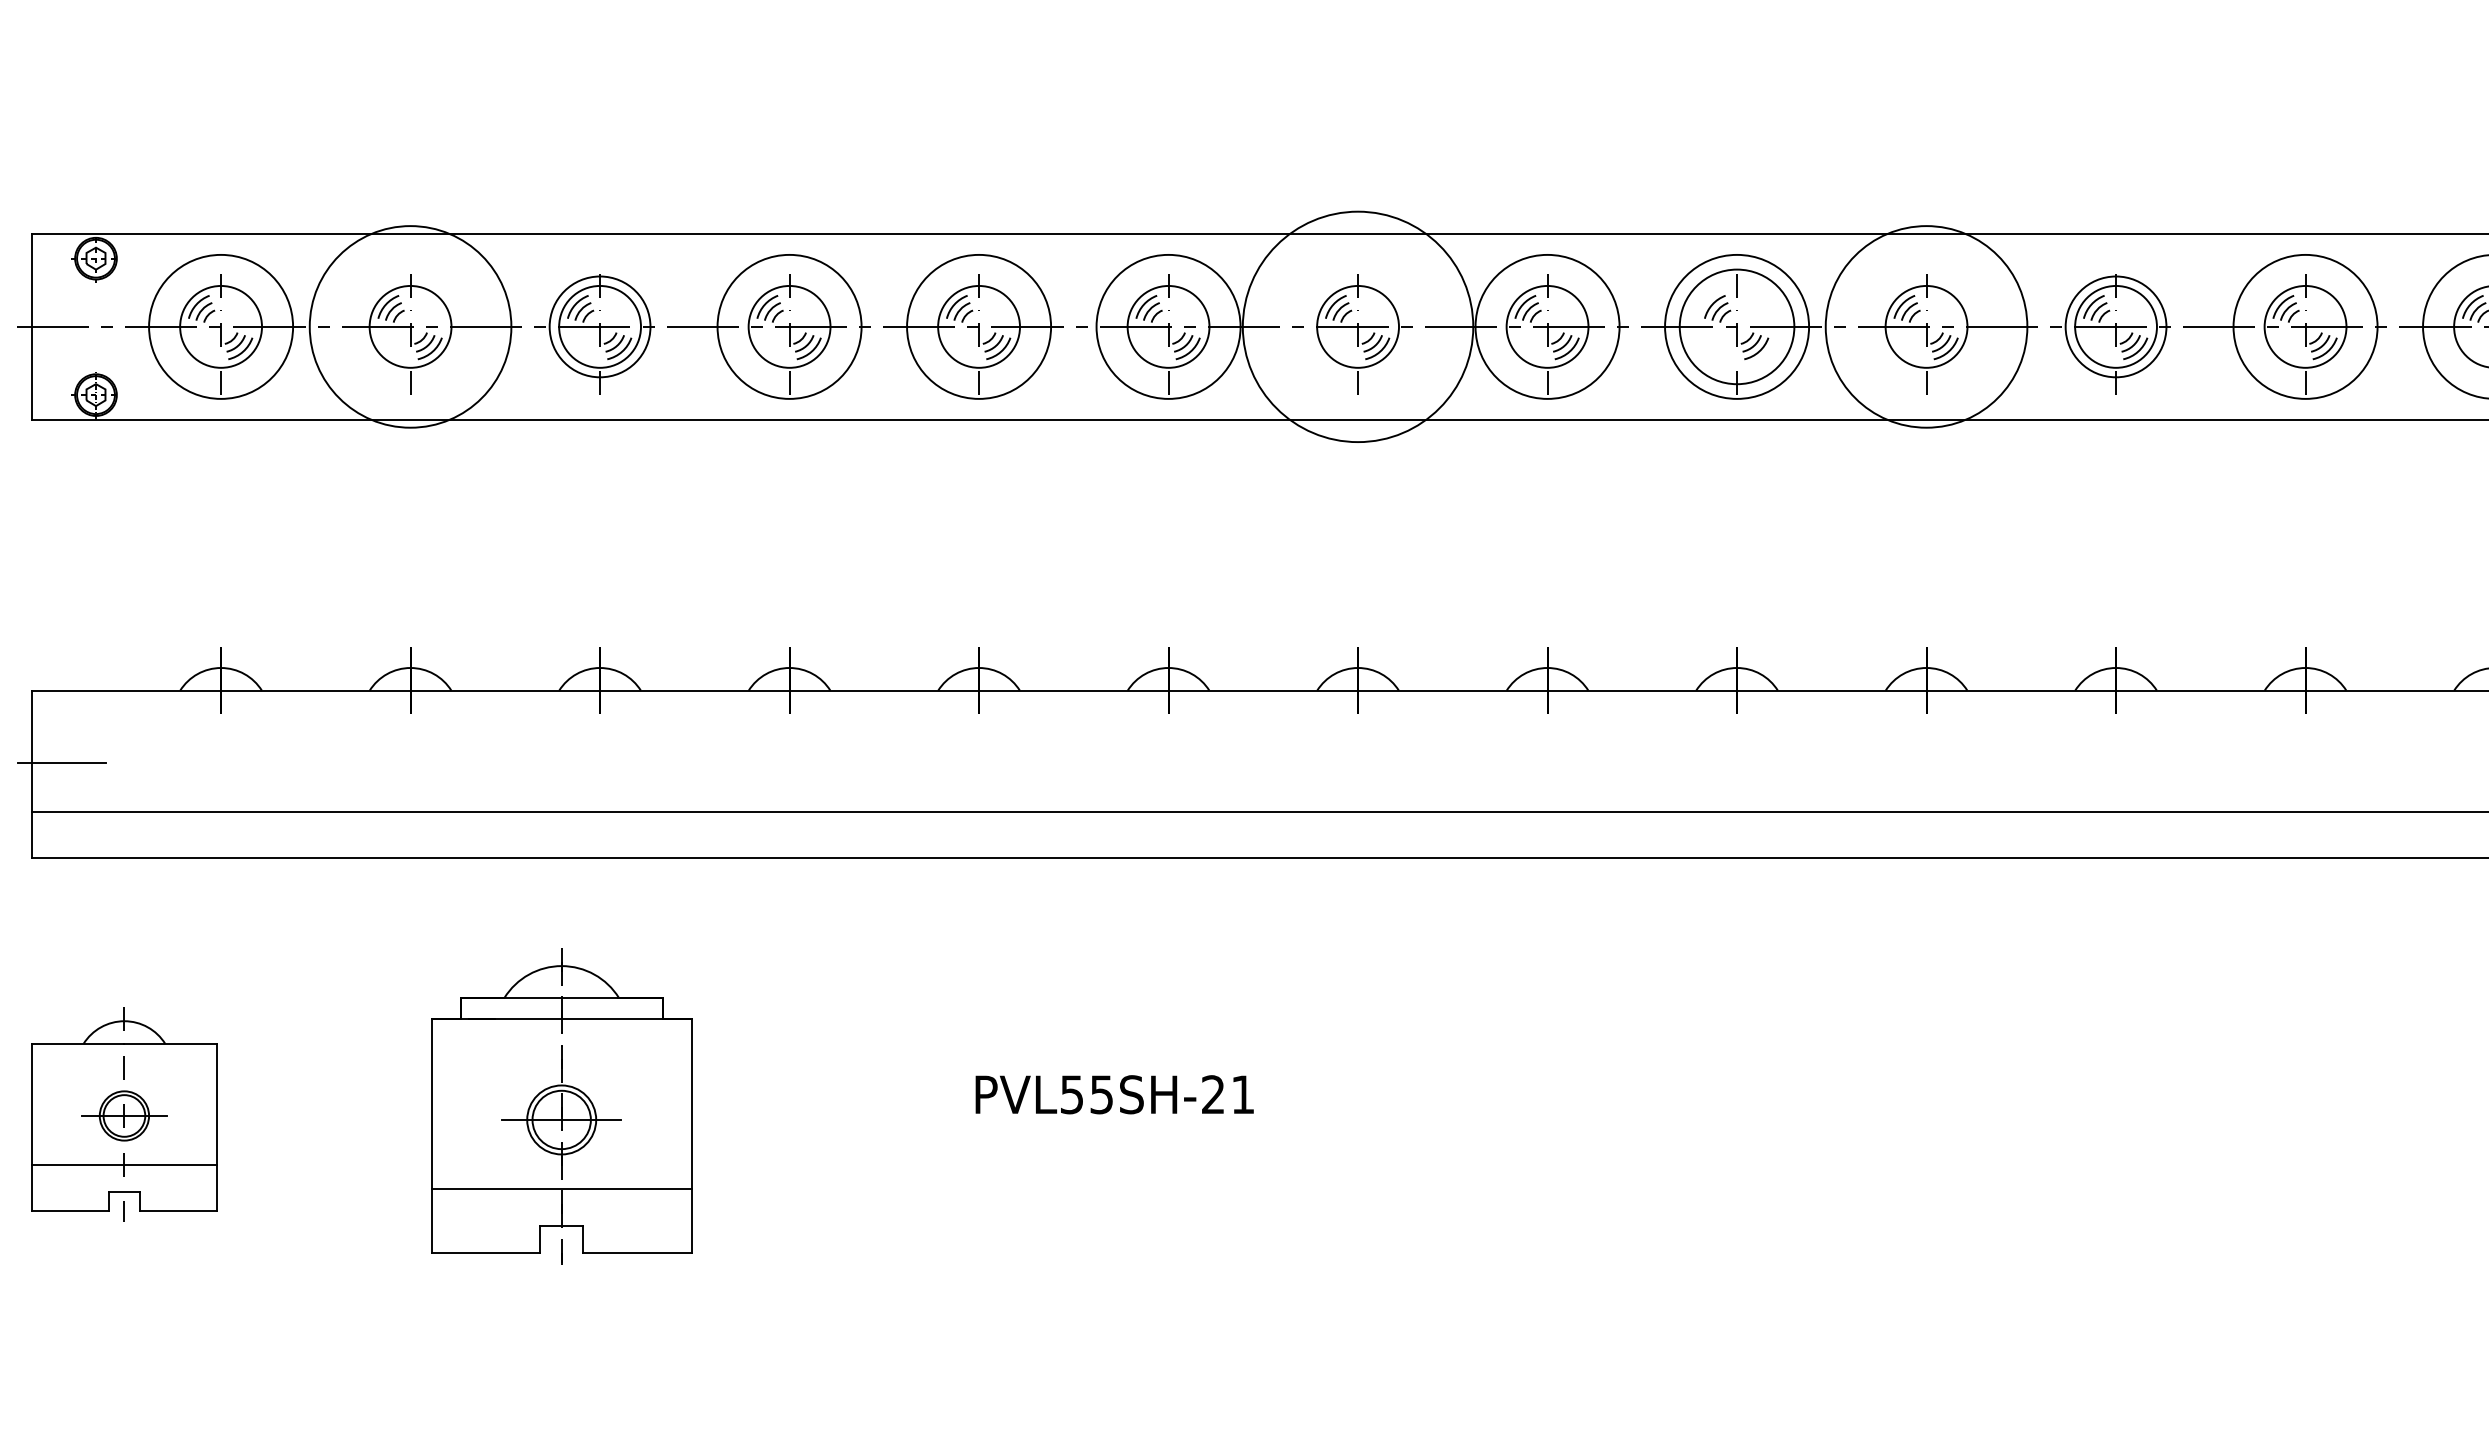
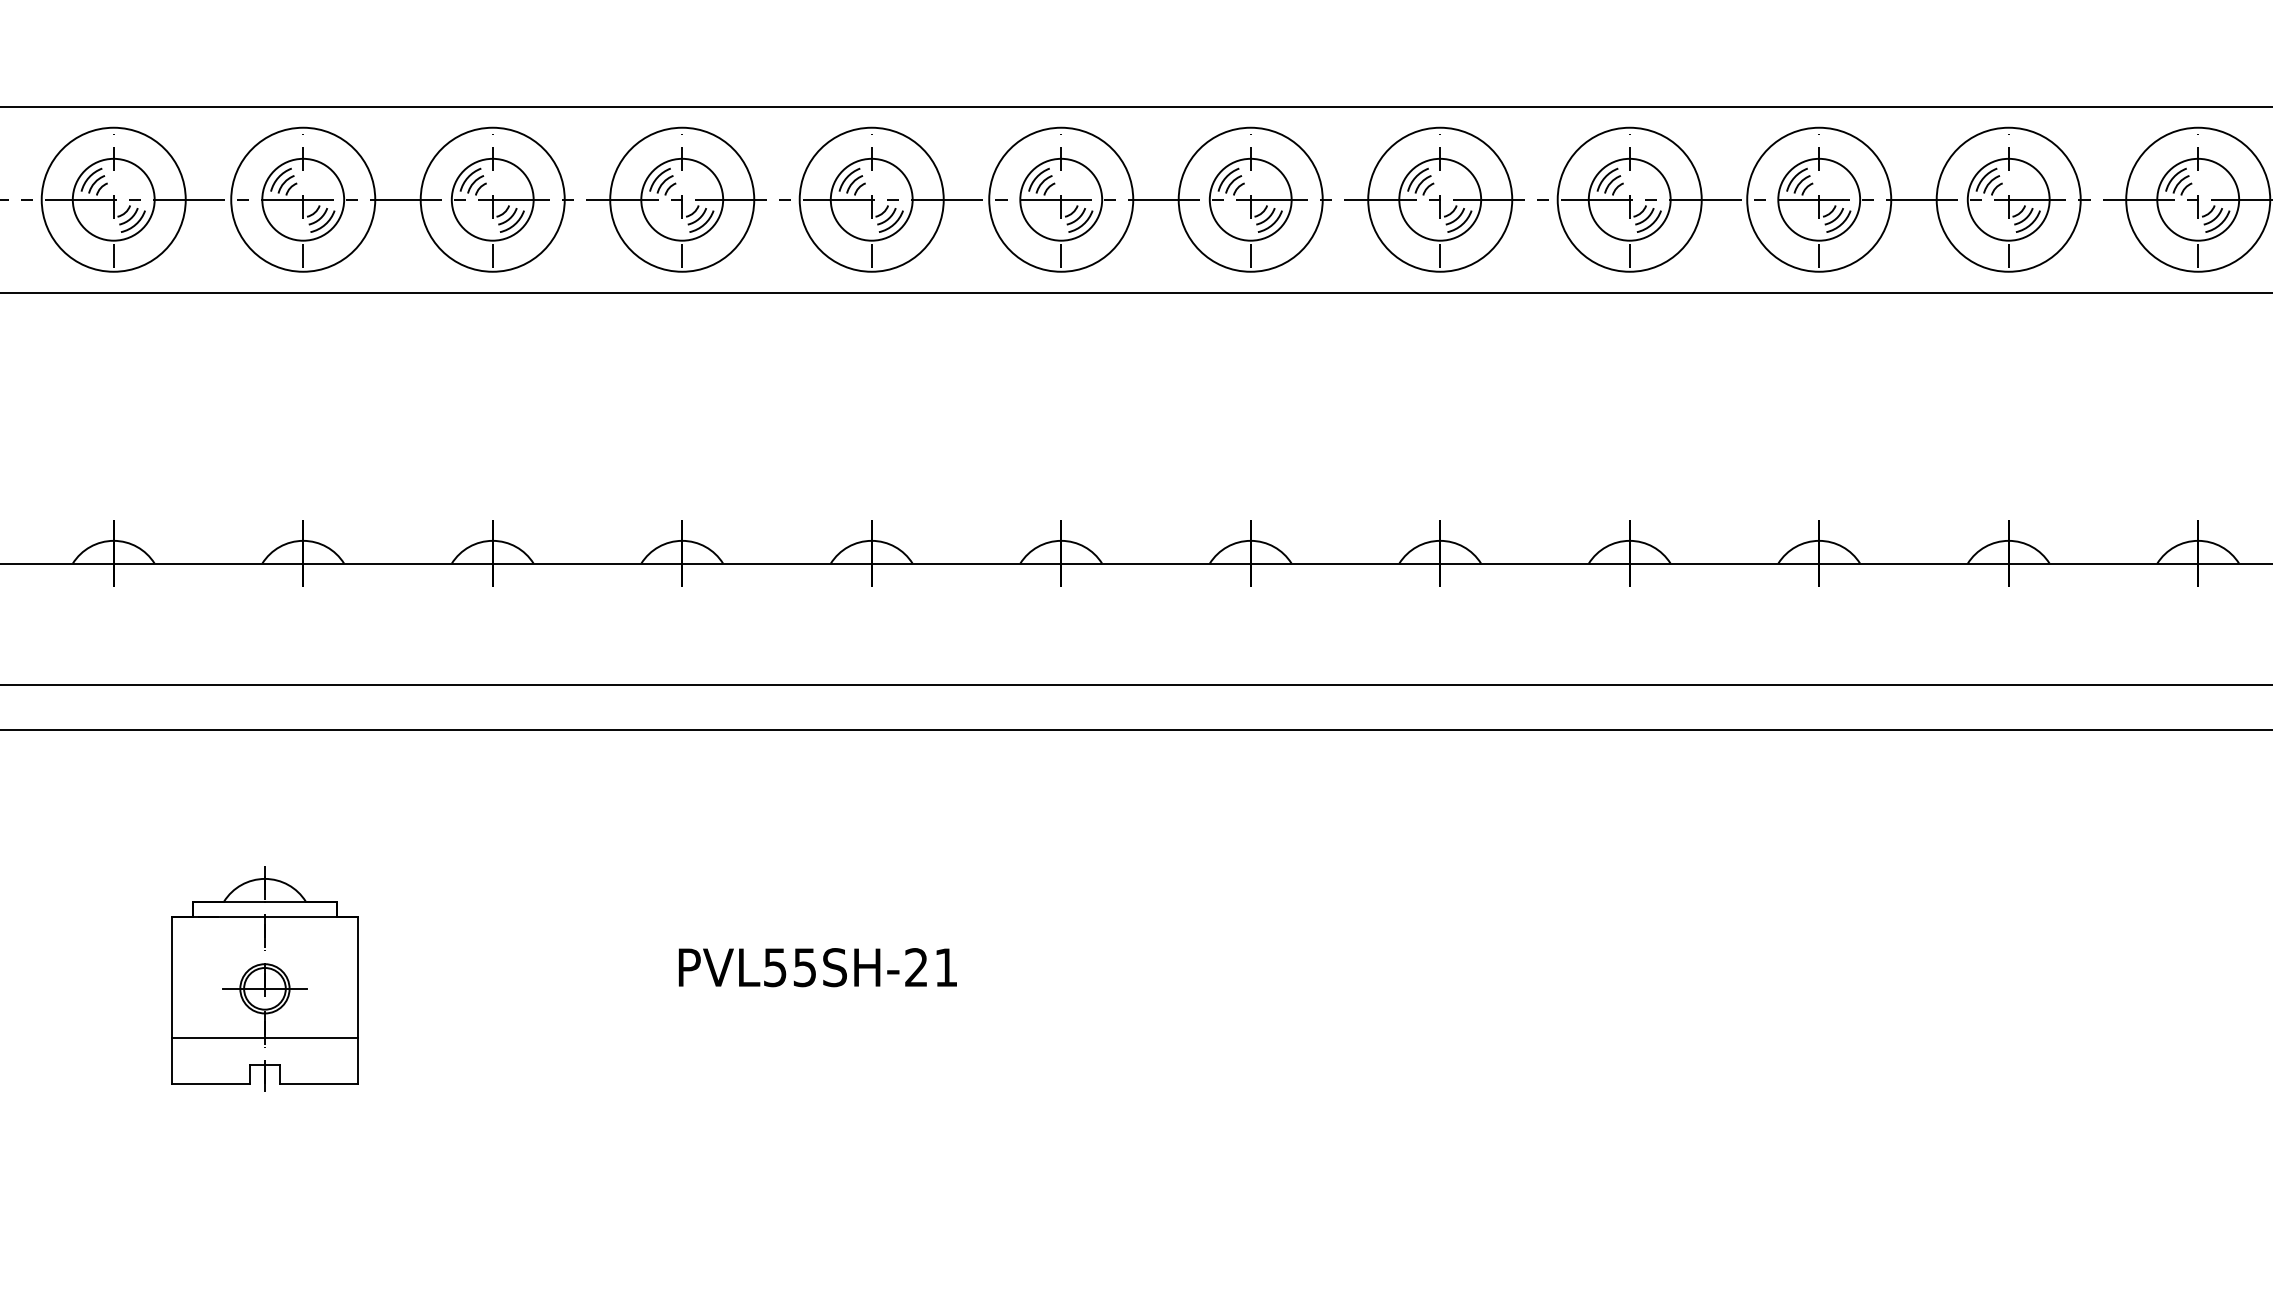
circle: (410, 326) -> (113, 199), size x0.71
circle: (600, 326) -> (303, 199), size x1.43
circle: (1358, 326) -> (1061, 199), size x0.62
circle: (1736, 326) -> (1439, 199), size x0.71
circle: (1926, 326) -> (1629, 199), size x0.71
circle: (2116, 326) -> (1819, 199), size x1.43
part: (561, 1105) -> (264, 978), size x0.71

